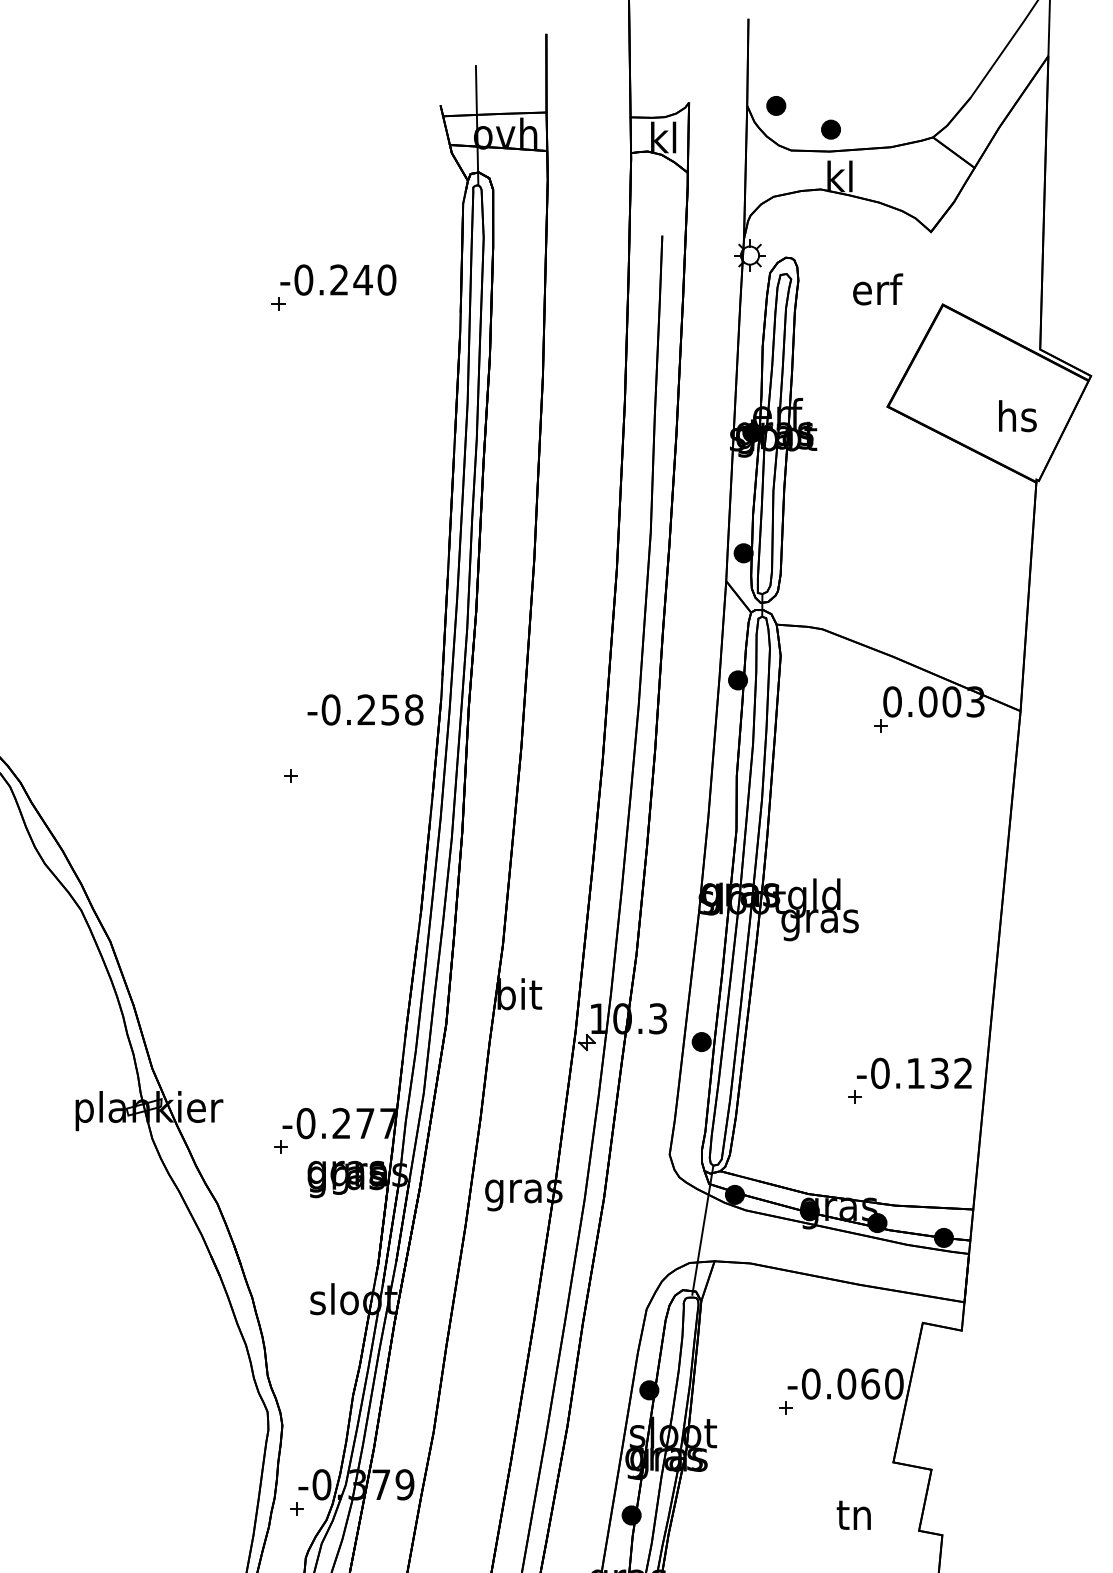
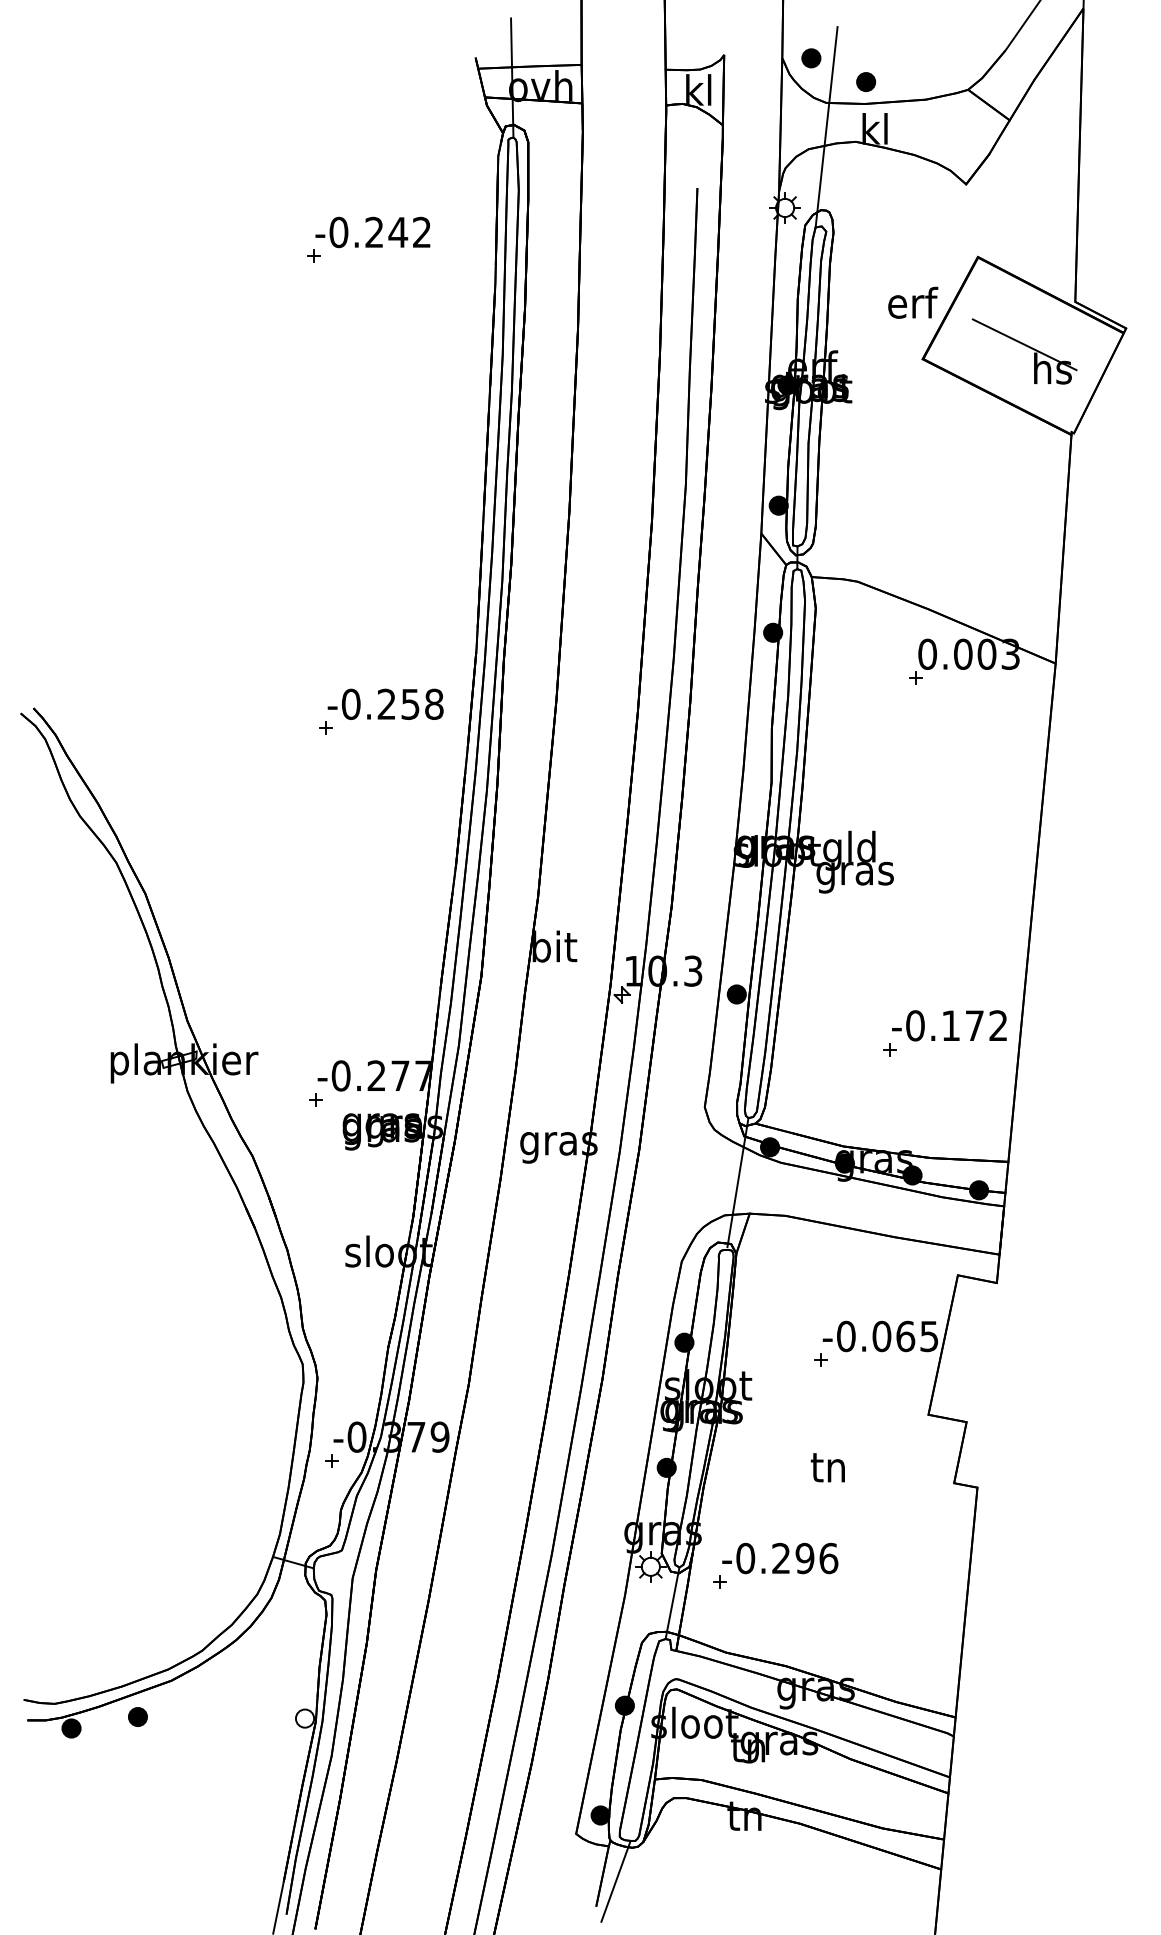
line: (791, 175) -> (826, 127), added
text: (386, 280) -> (421, 232), -0.240 -> -0.242
text: (878, 289) -> (913, 302), moved
line: (989, 392) -> (1024, 344), added
text: (365, 709) -> (385, 703), moved
text: (939, 1073) -> (974, 1025), -0.132 -> -0.172
text: (894, 1384) -> (929, 1336), -0.060 -> -0.065
text: (853, 1515) -> (827, 1467), moved

